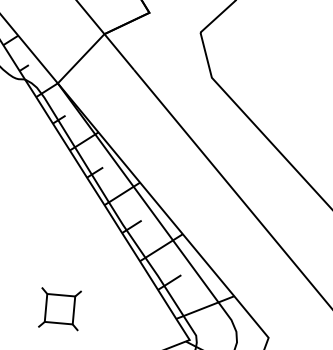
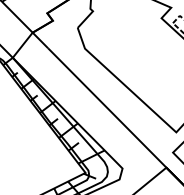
part: (60, 308) -> (23, 163), removed

